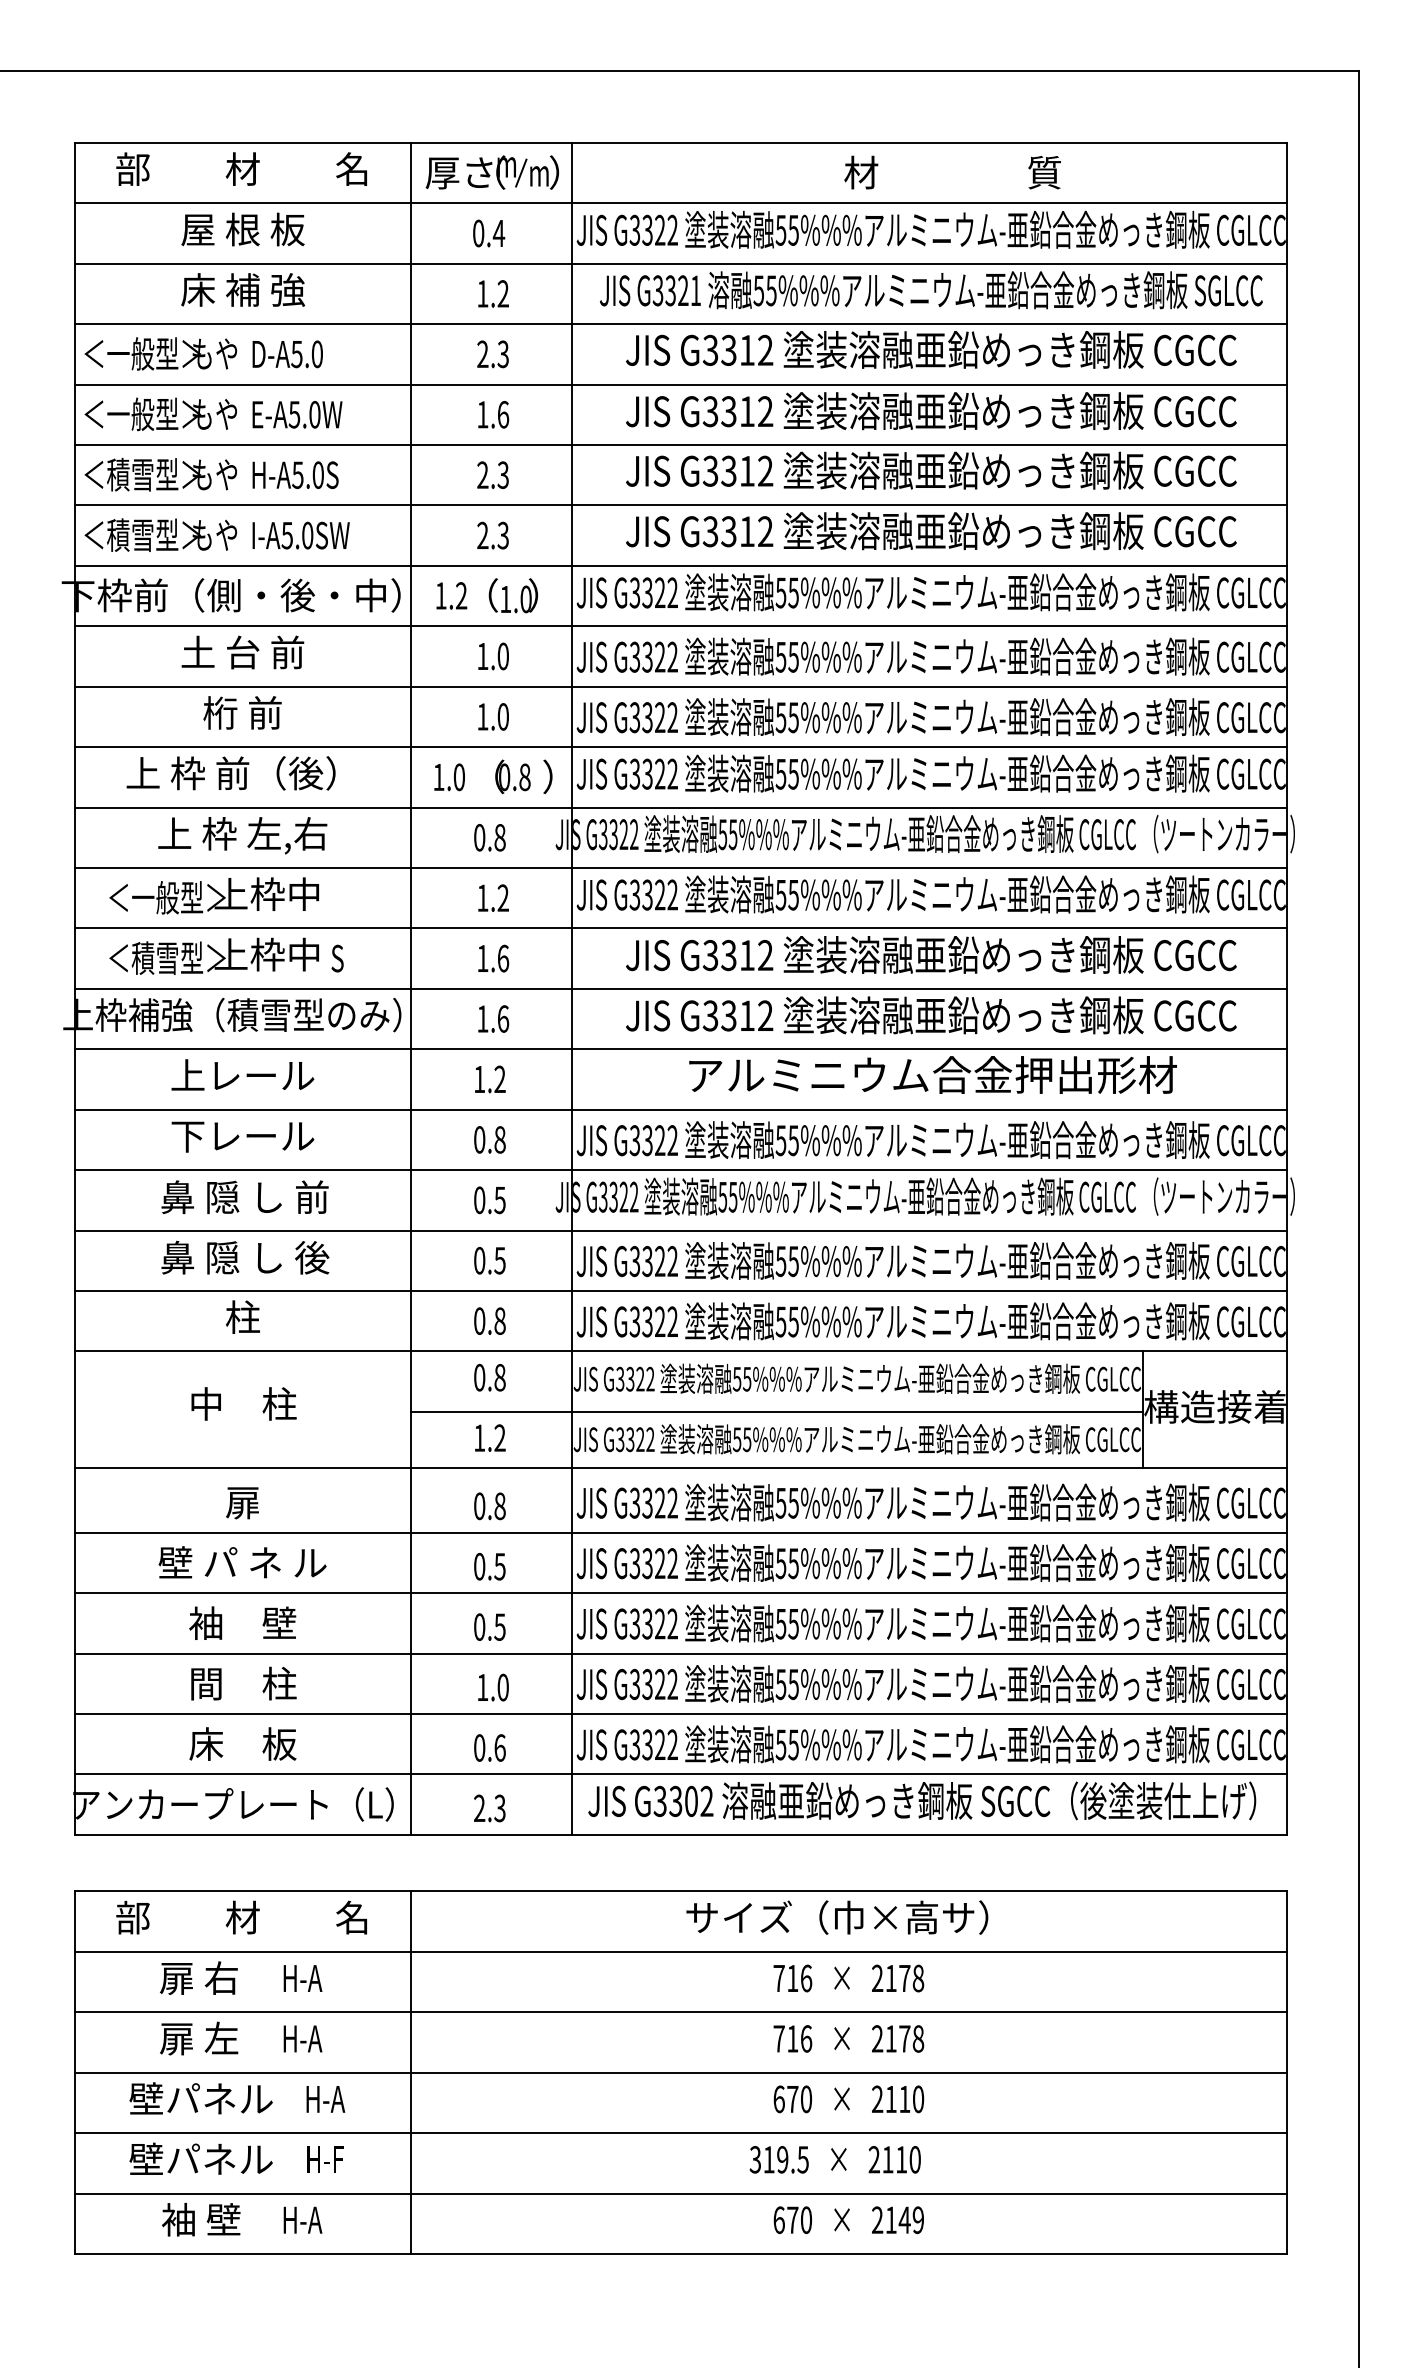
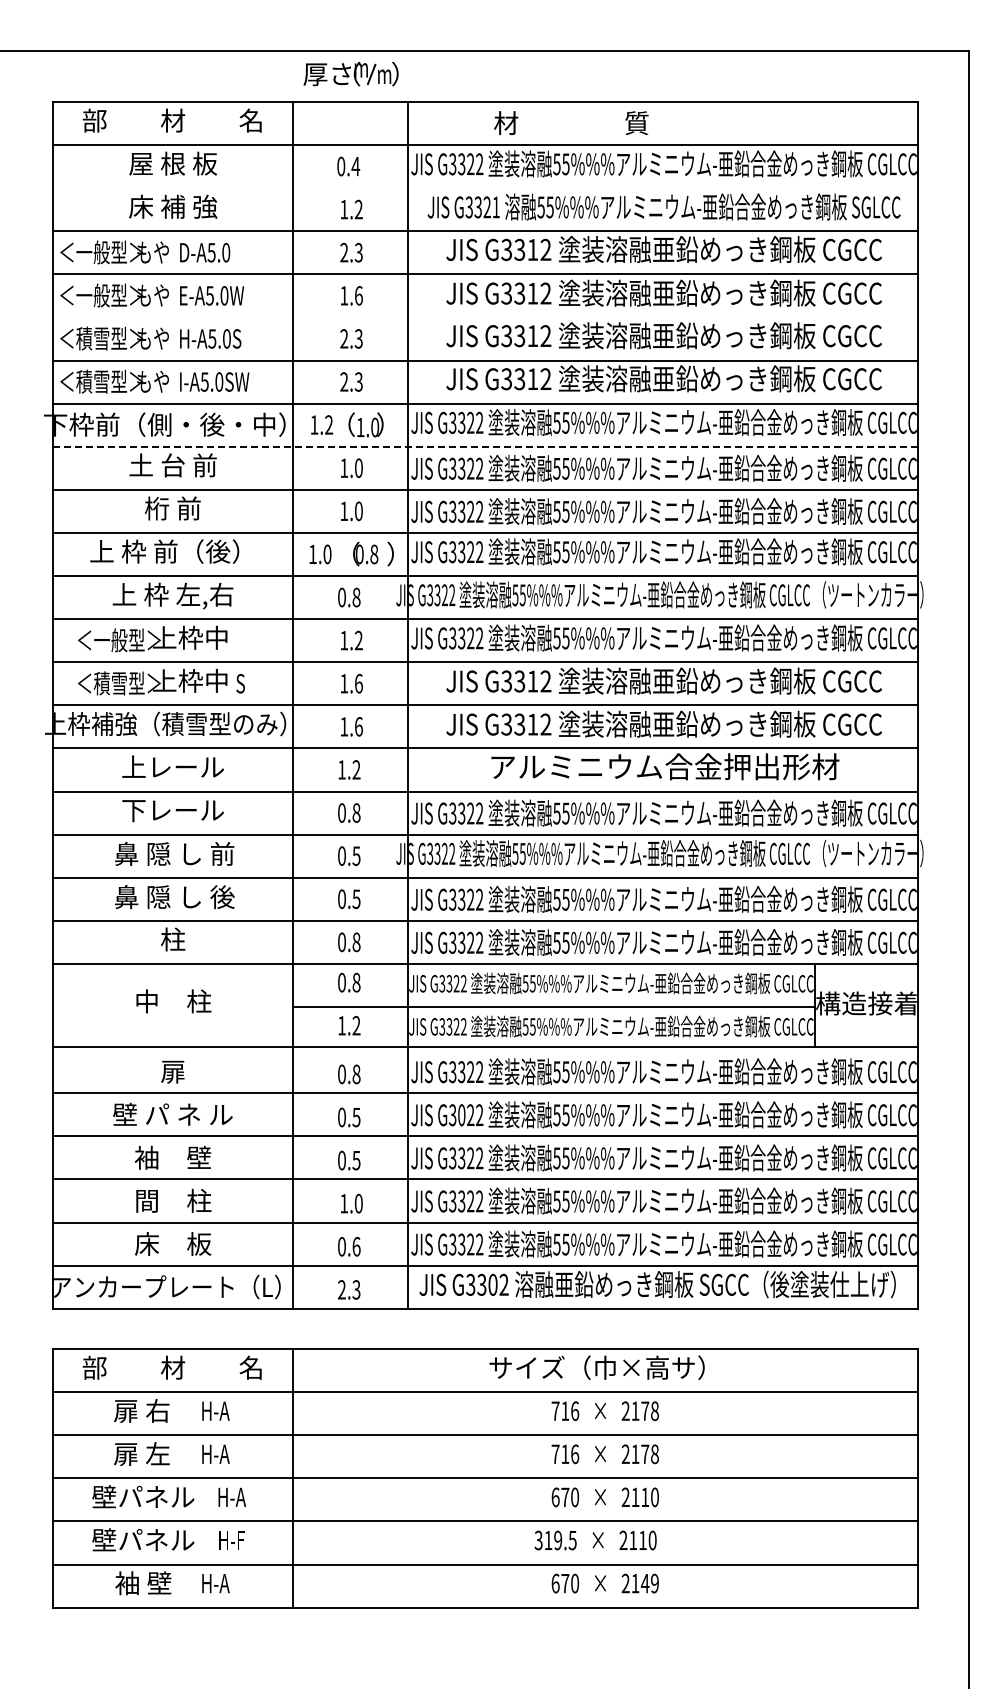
part: (491, 171) -> (350, 73), moved
text: (952, 171) -> (571, 122), moved
line: (680, 264) -> (485, 188), removed
line: (680, 445) -> (485, 317), removed
line: (682, 626) -> (486, 446), solid -> dashed
text: (647, 1563) -> (461, 1115), G3322 -> G3022

